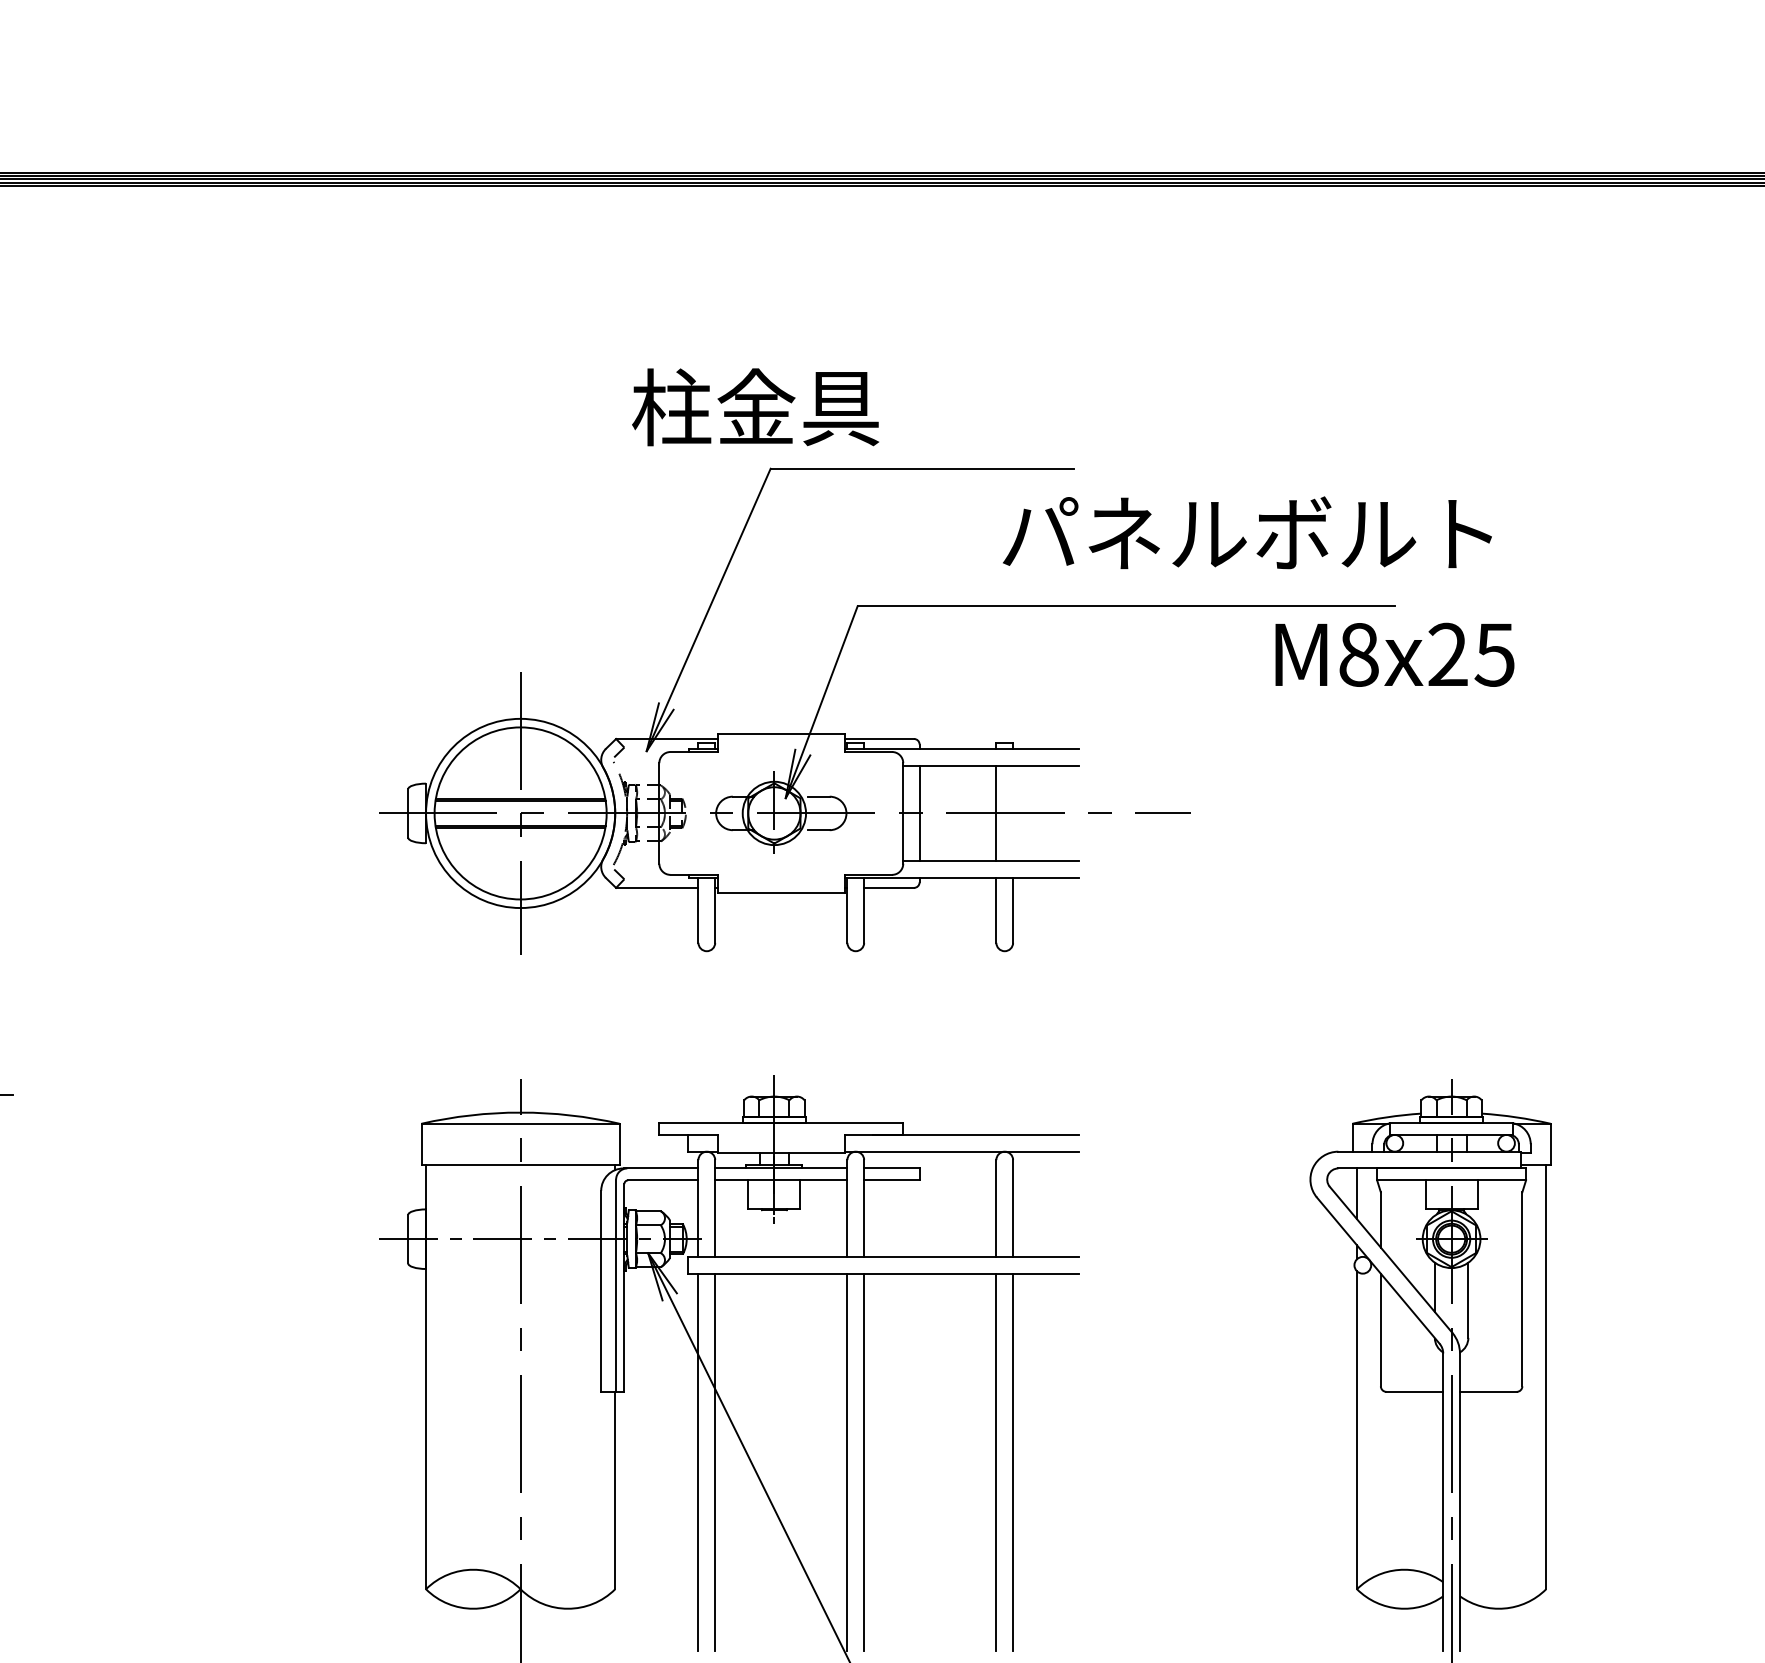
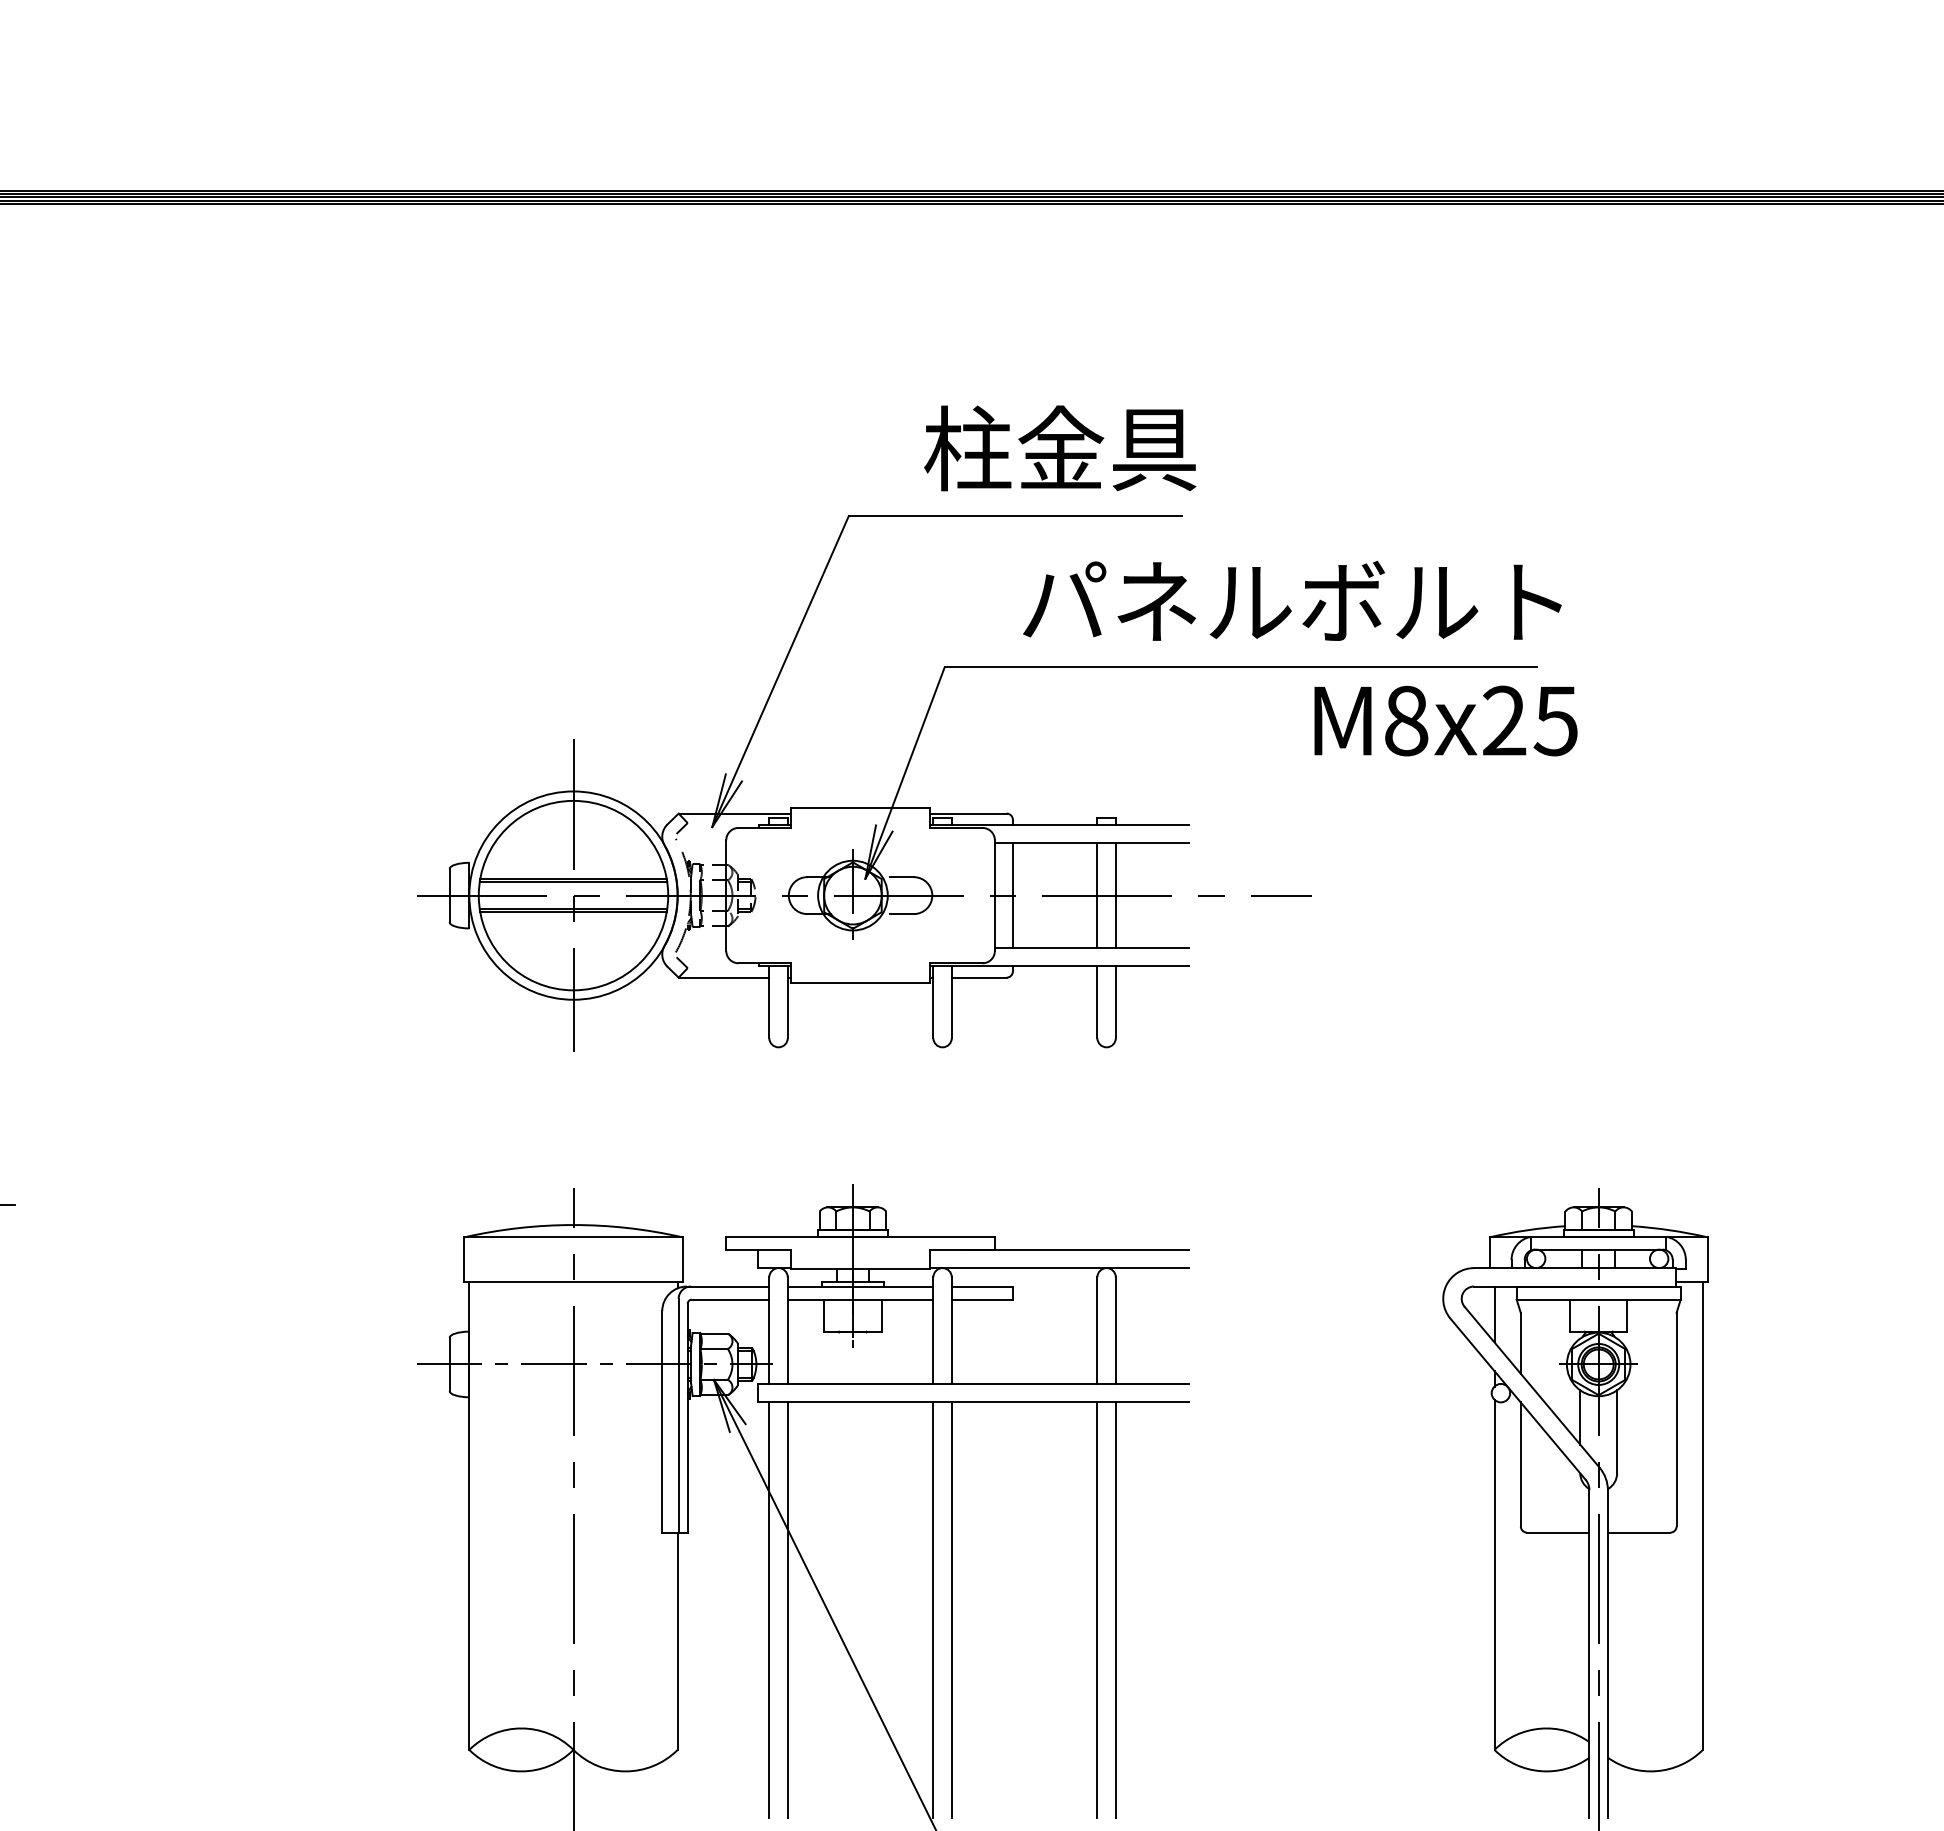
text: (755, 407) -> (1060, 448), moved
text: (1247, 532) -> (1292, 600), moved
text: (1394, 654) -> (1445, 720), moved
line: (1013, 812) -> (1116, 894), added

